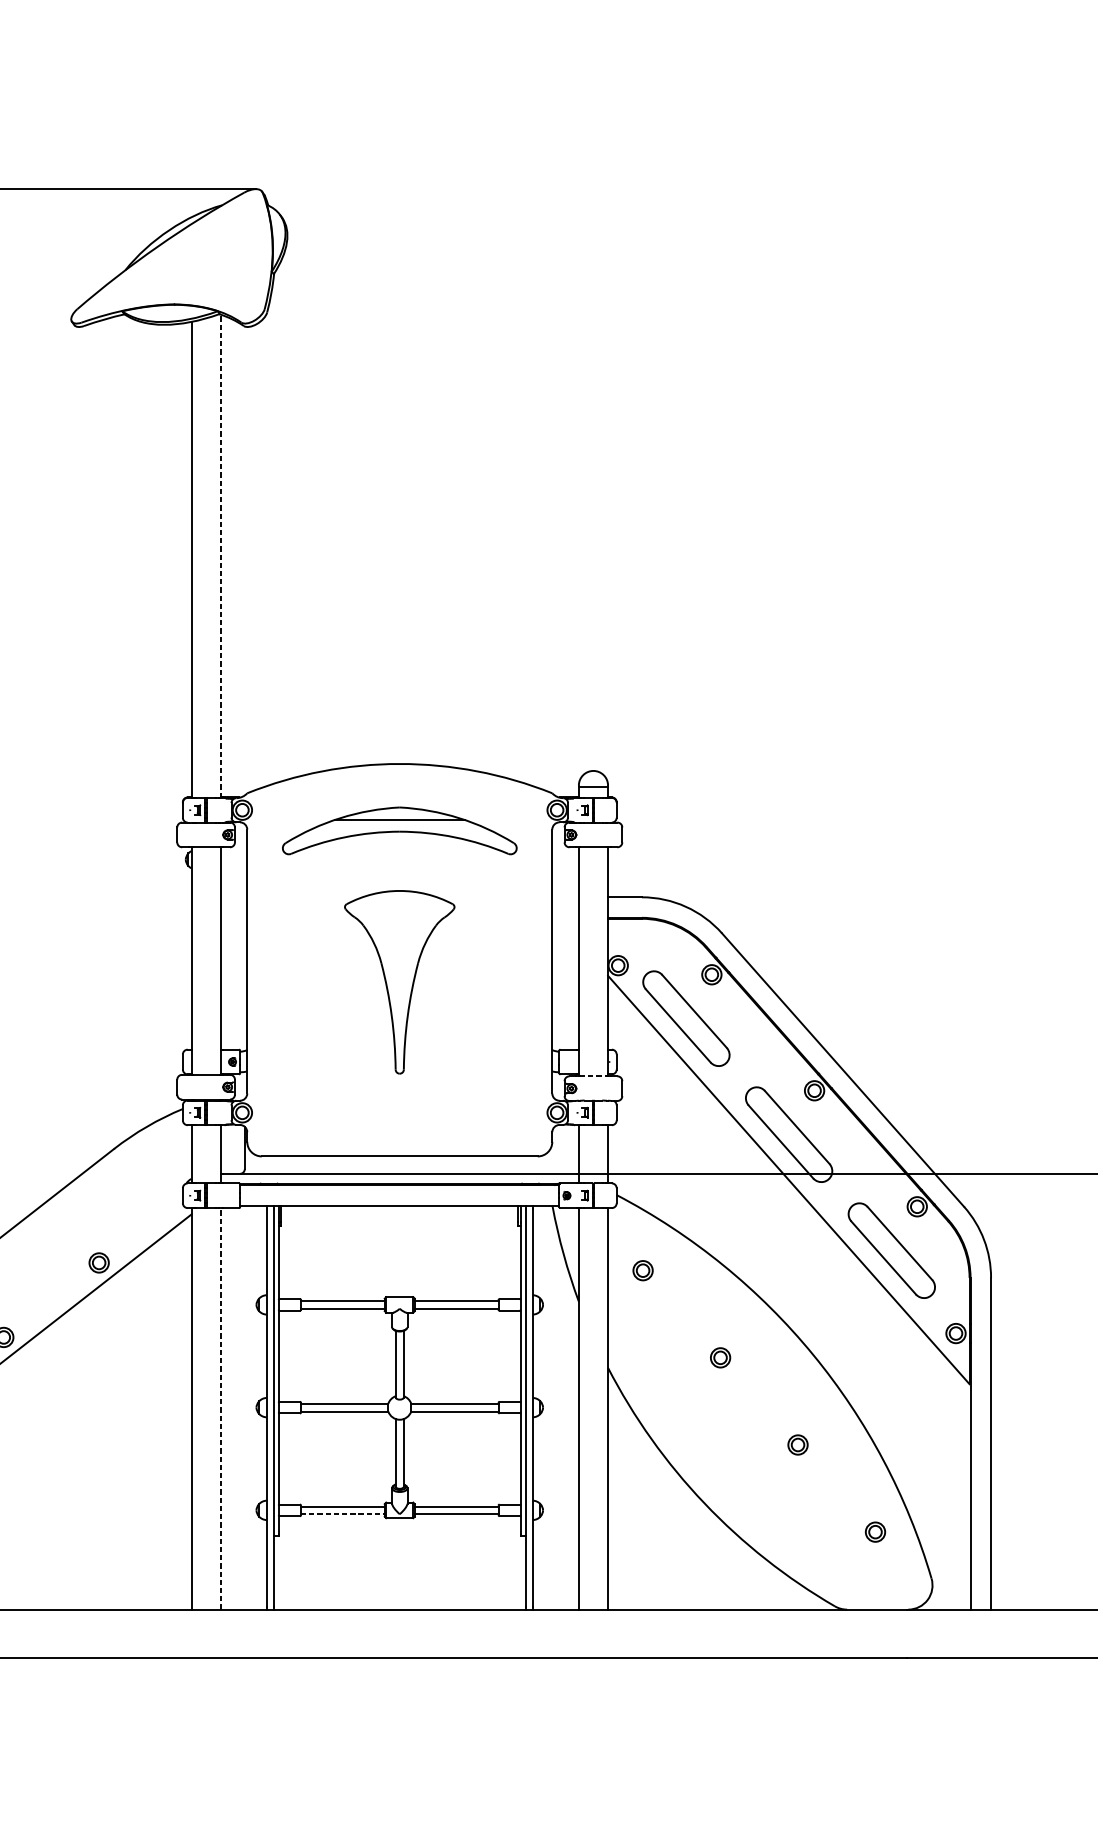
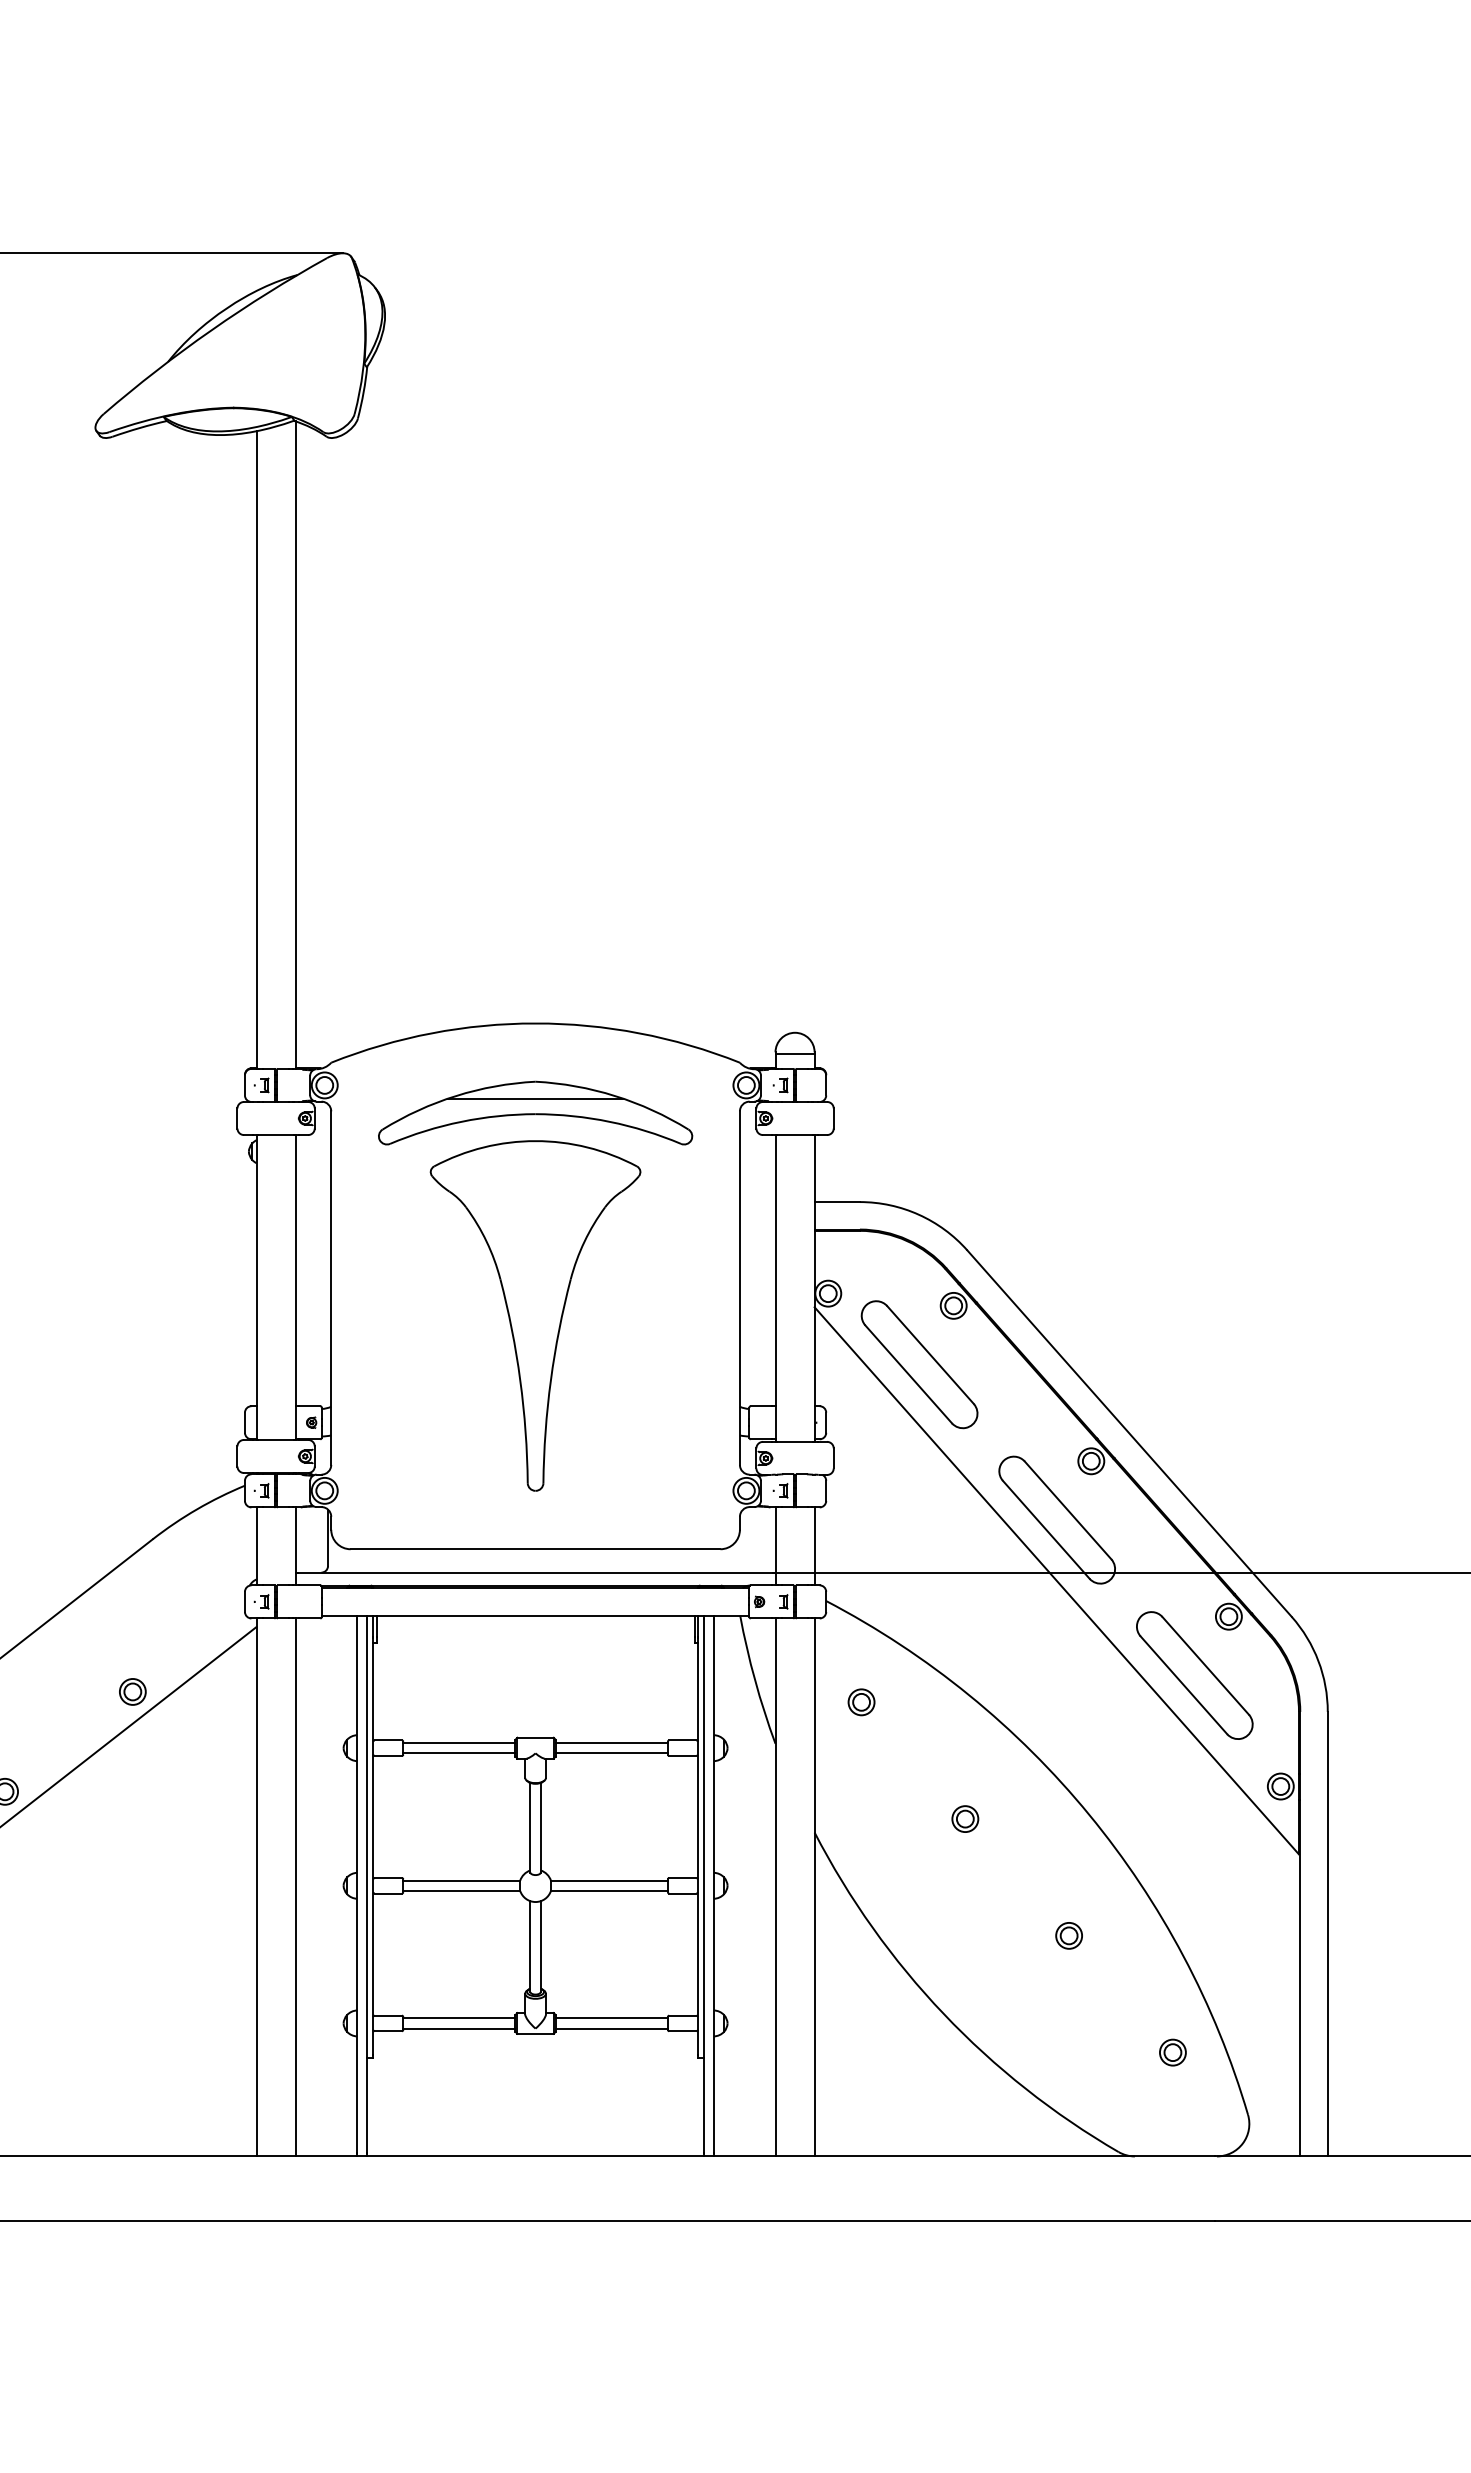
line: (220, 556) -> (295, 745), dashed -> solid
part: (399, 981) -> (535, 1315), size x1.43
line: (593, 1076) -> (795, 1441), dashed -> solid
line: (220, 1408) -> (295, 1887), dashed -> solid
line: (342, 1514) -> (459, 2028), dashed -> solid

